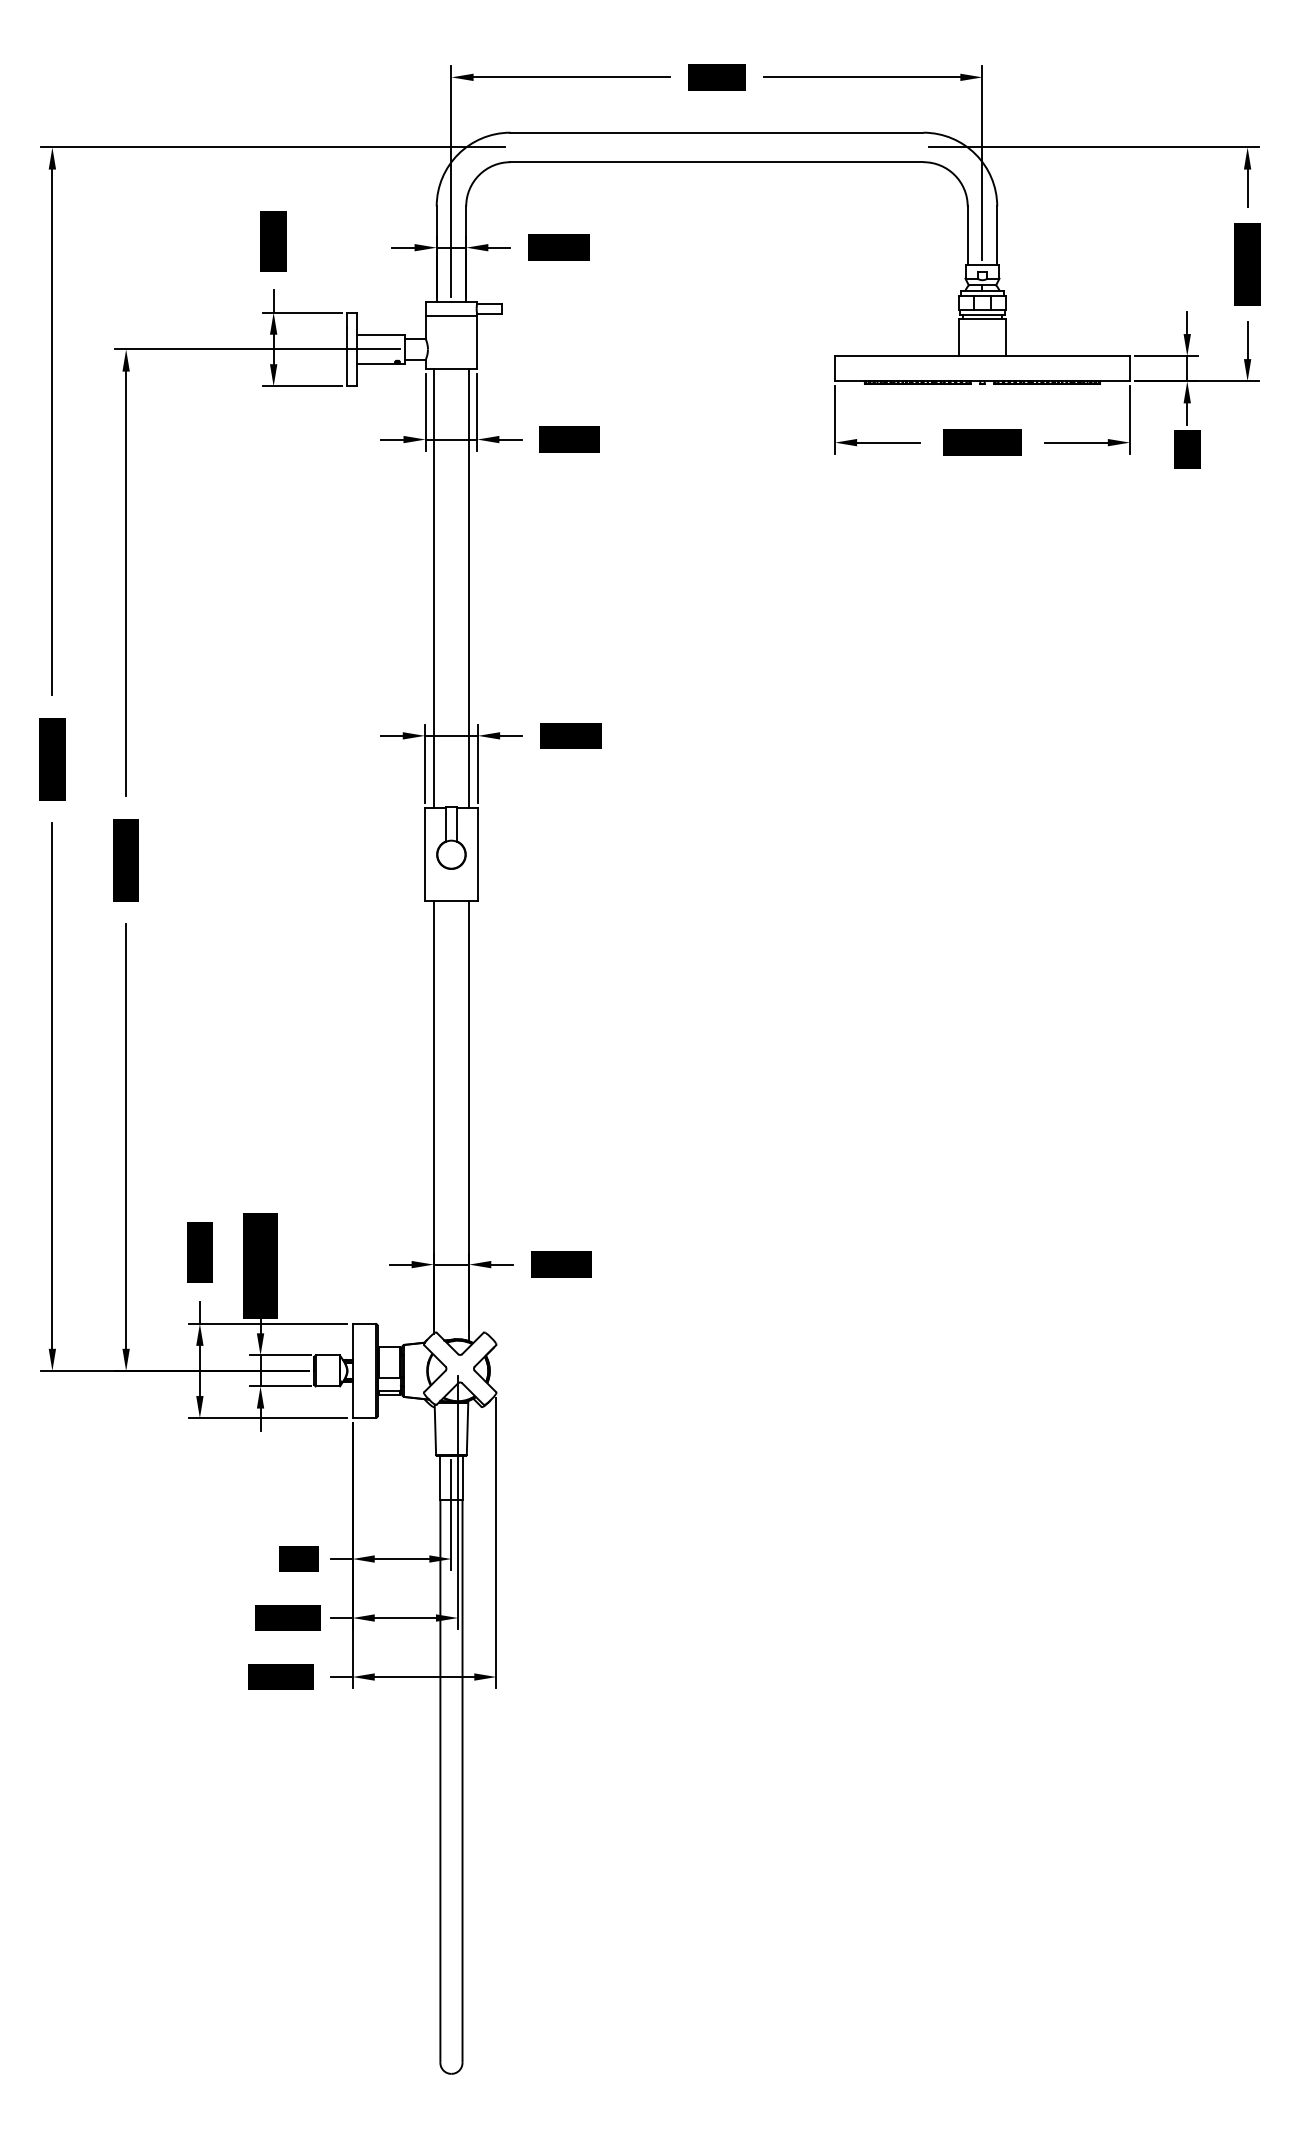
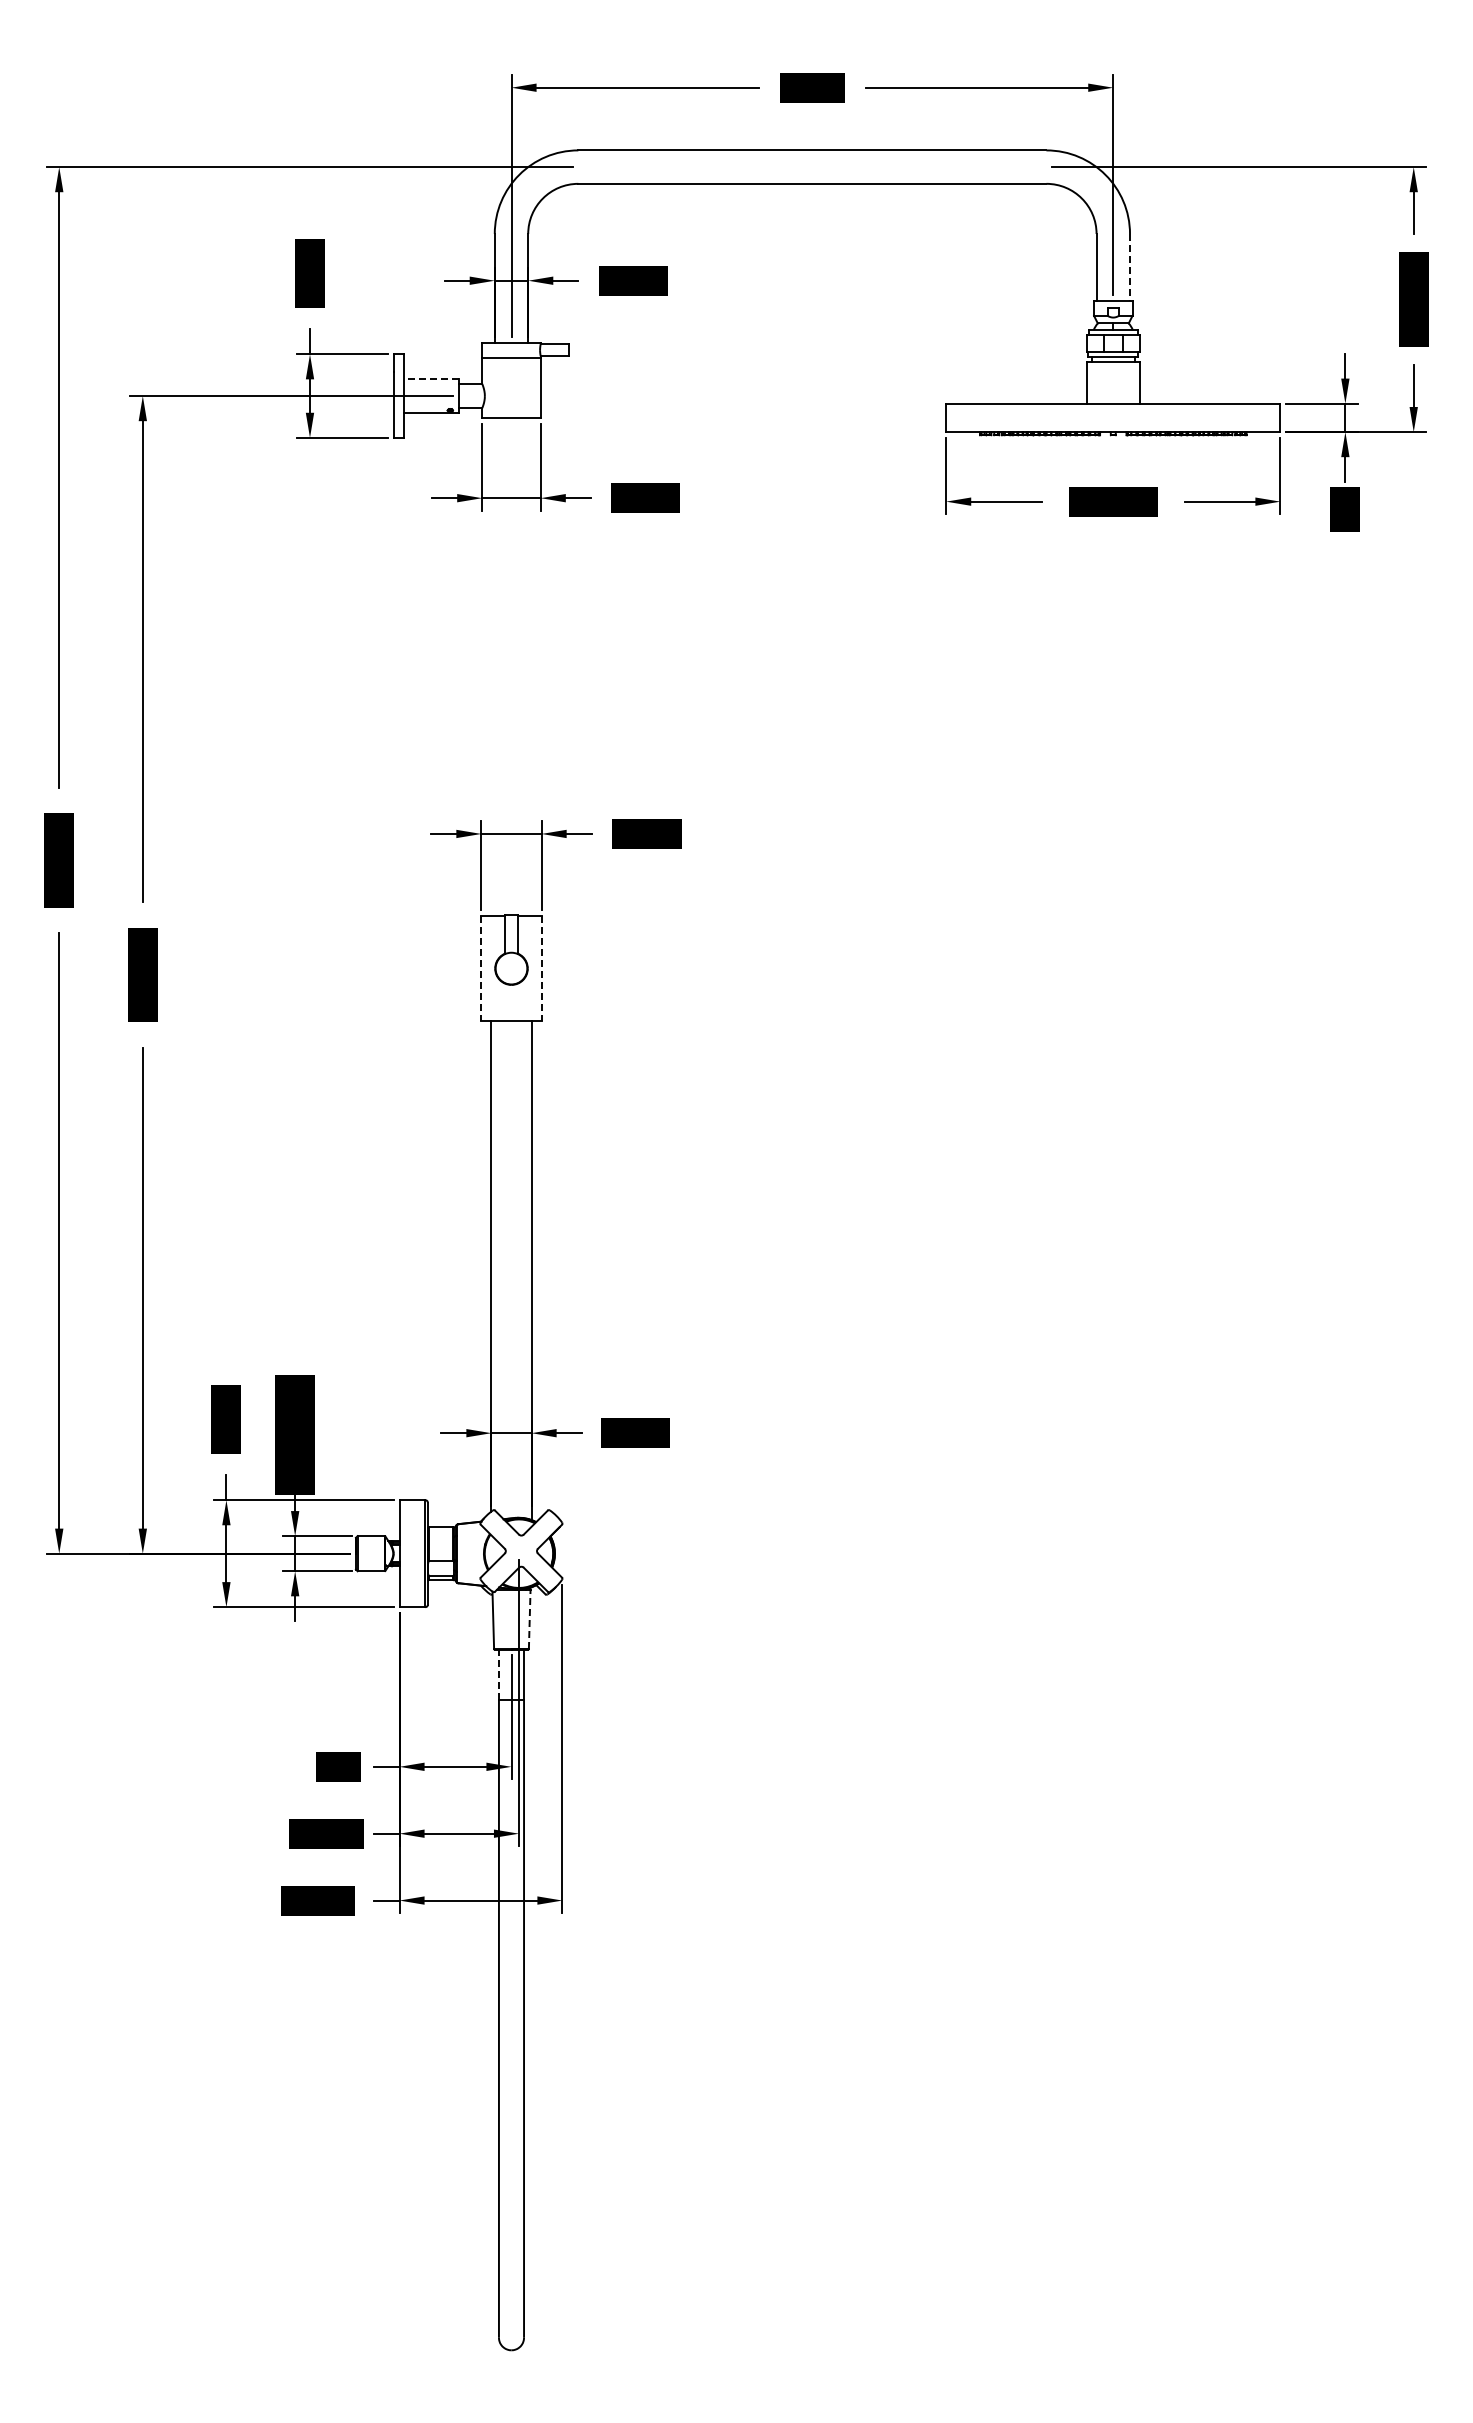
line: (997, 236) -> (1130, 267), solid -> dashed
line: (380, 334) -> (431, 379), solid -> dashed
line: (433, 588) -> (491, 666), removed
line: (469, 588) -> (531, 666), removed
line: (424, 854) -> (481, 968), solid -> dashed
line: (477, 854) -> (541, 968), solid -> dashed
line: (467, 1429) -> (529, 1619), solid -> dashed
line: (439, 1477) -> (498, 1674), solid -> dashed

